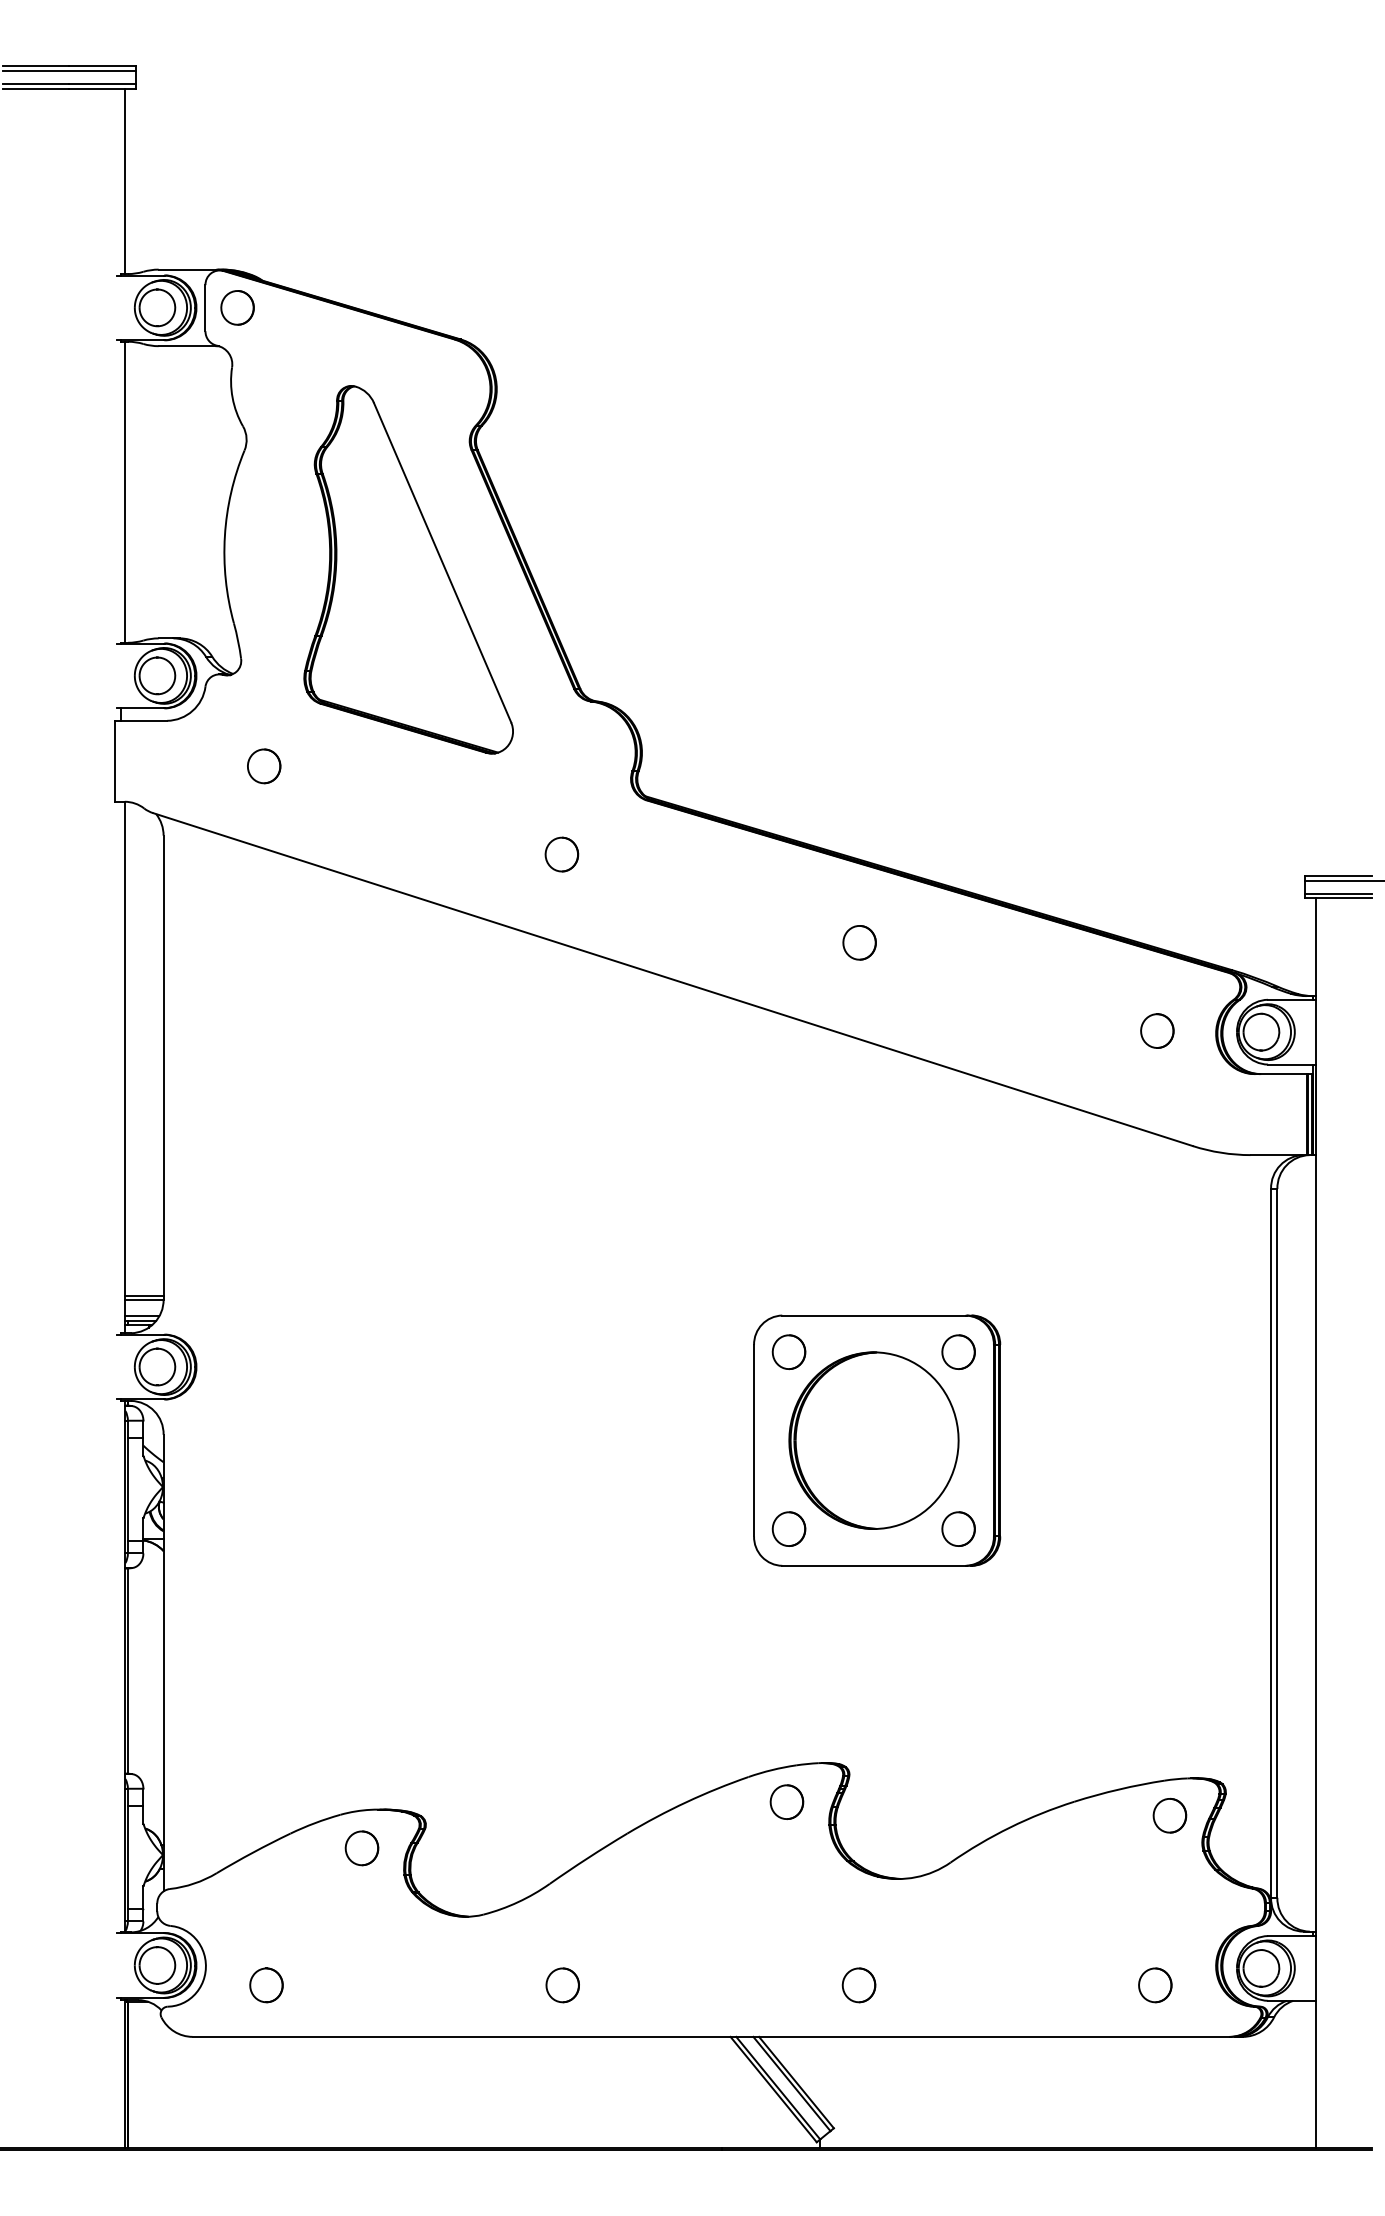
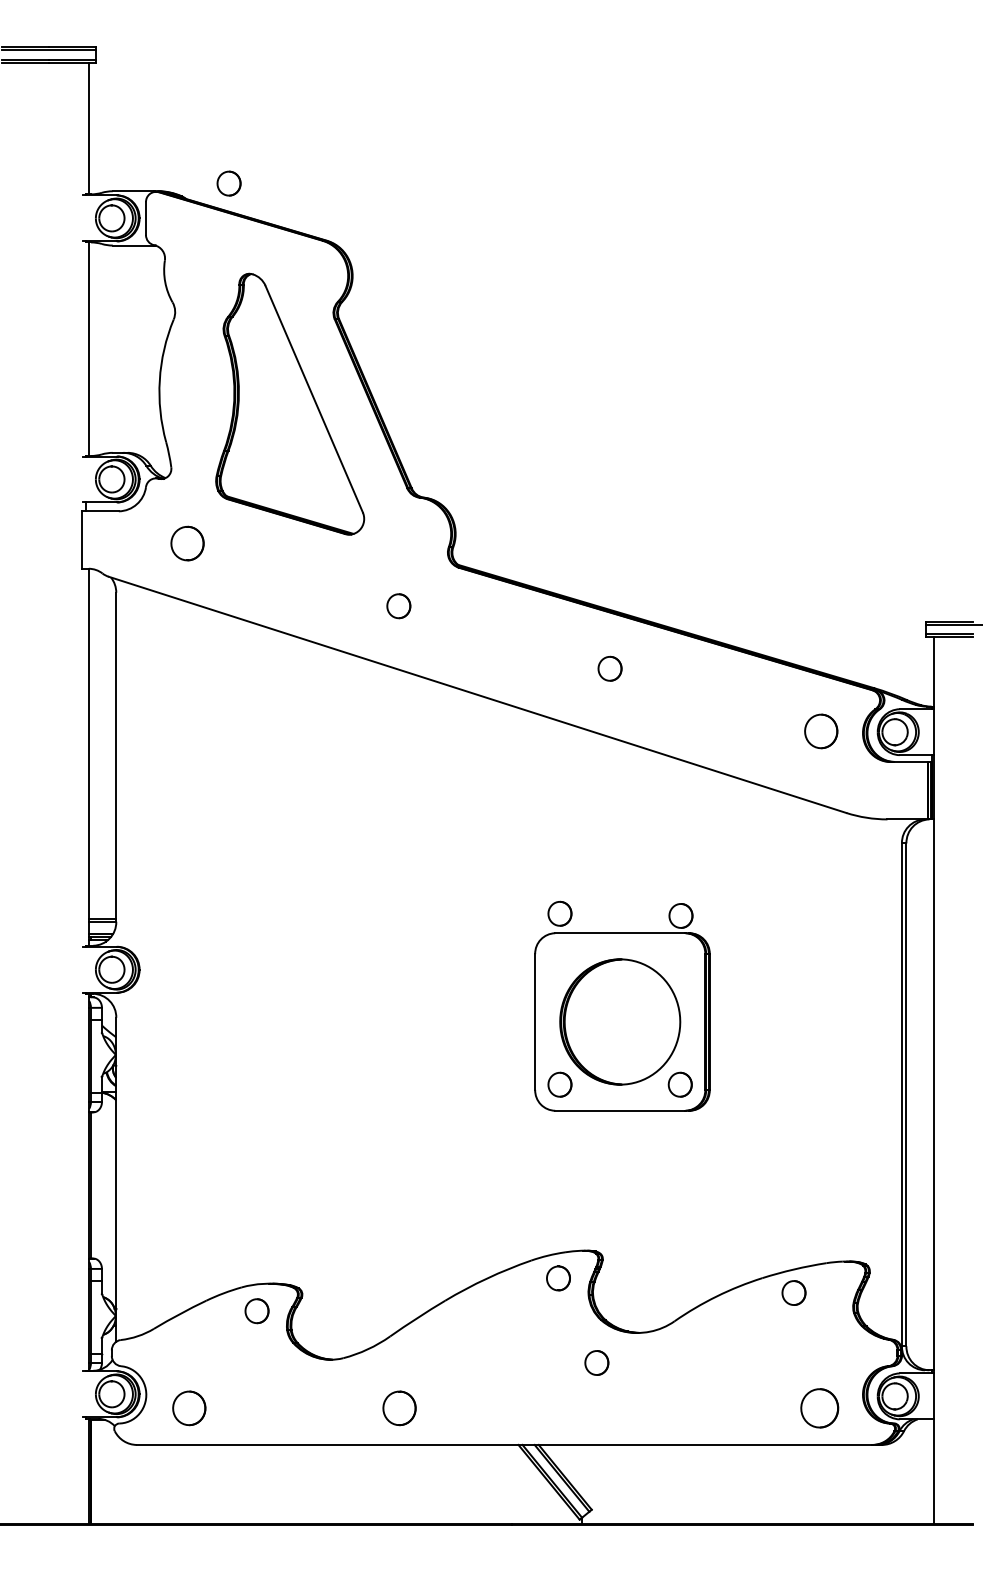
part: (237, 307) -> (229, 183), moved
part: (264, 766) -> (187, 543), size x1.4
part: (1157, 1030) -> (821, 731), size x1.4
part: (958, 1351) -> (680, 915), moved
part: (788, 1352) -> (559, 914), moved
part: (1169, 1815) -> (793, 1292), moved
part: (266, 1985) -> (189, 1408), size x1.4
part: (562, 1985) -> (399, 1408), size x1.4
part: (858, 1985) -> (596, 1363), moved
part: (1155, 1985) -> (819, 1408), size x1.6

